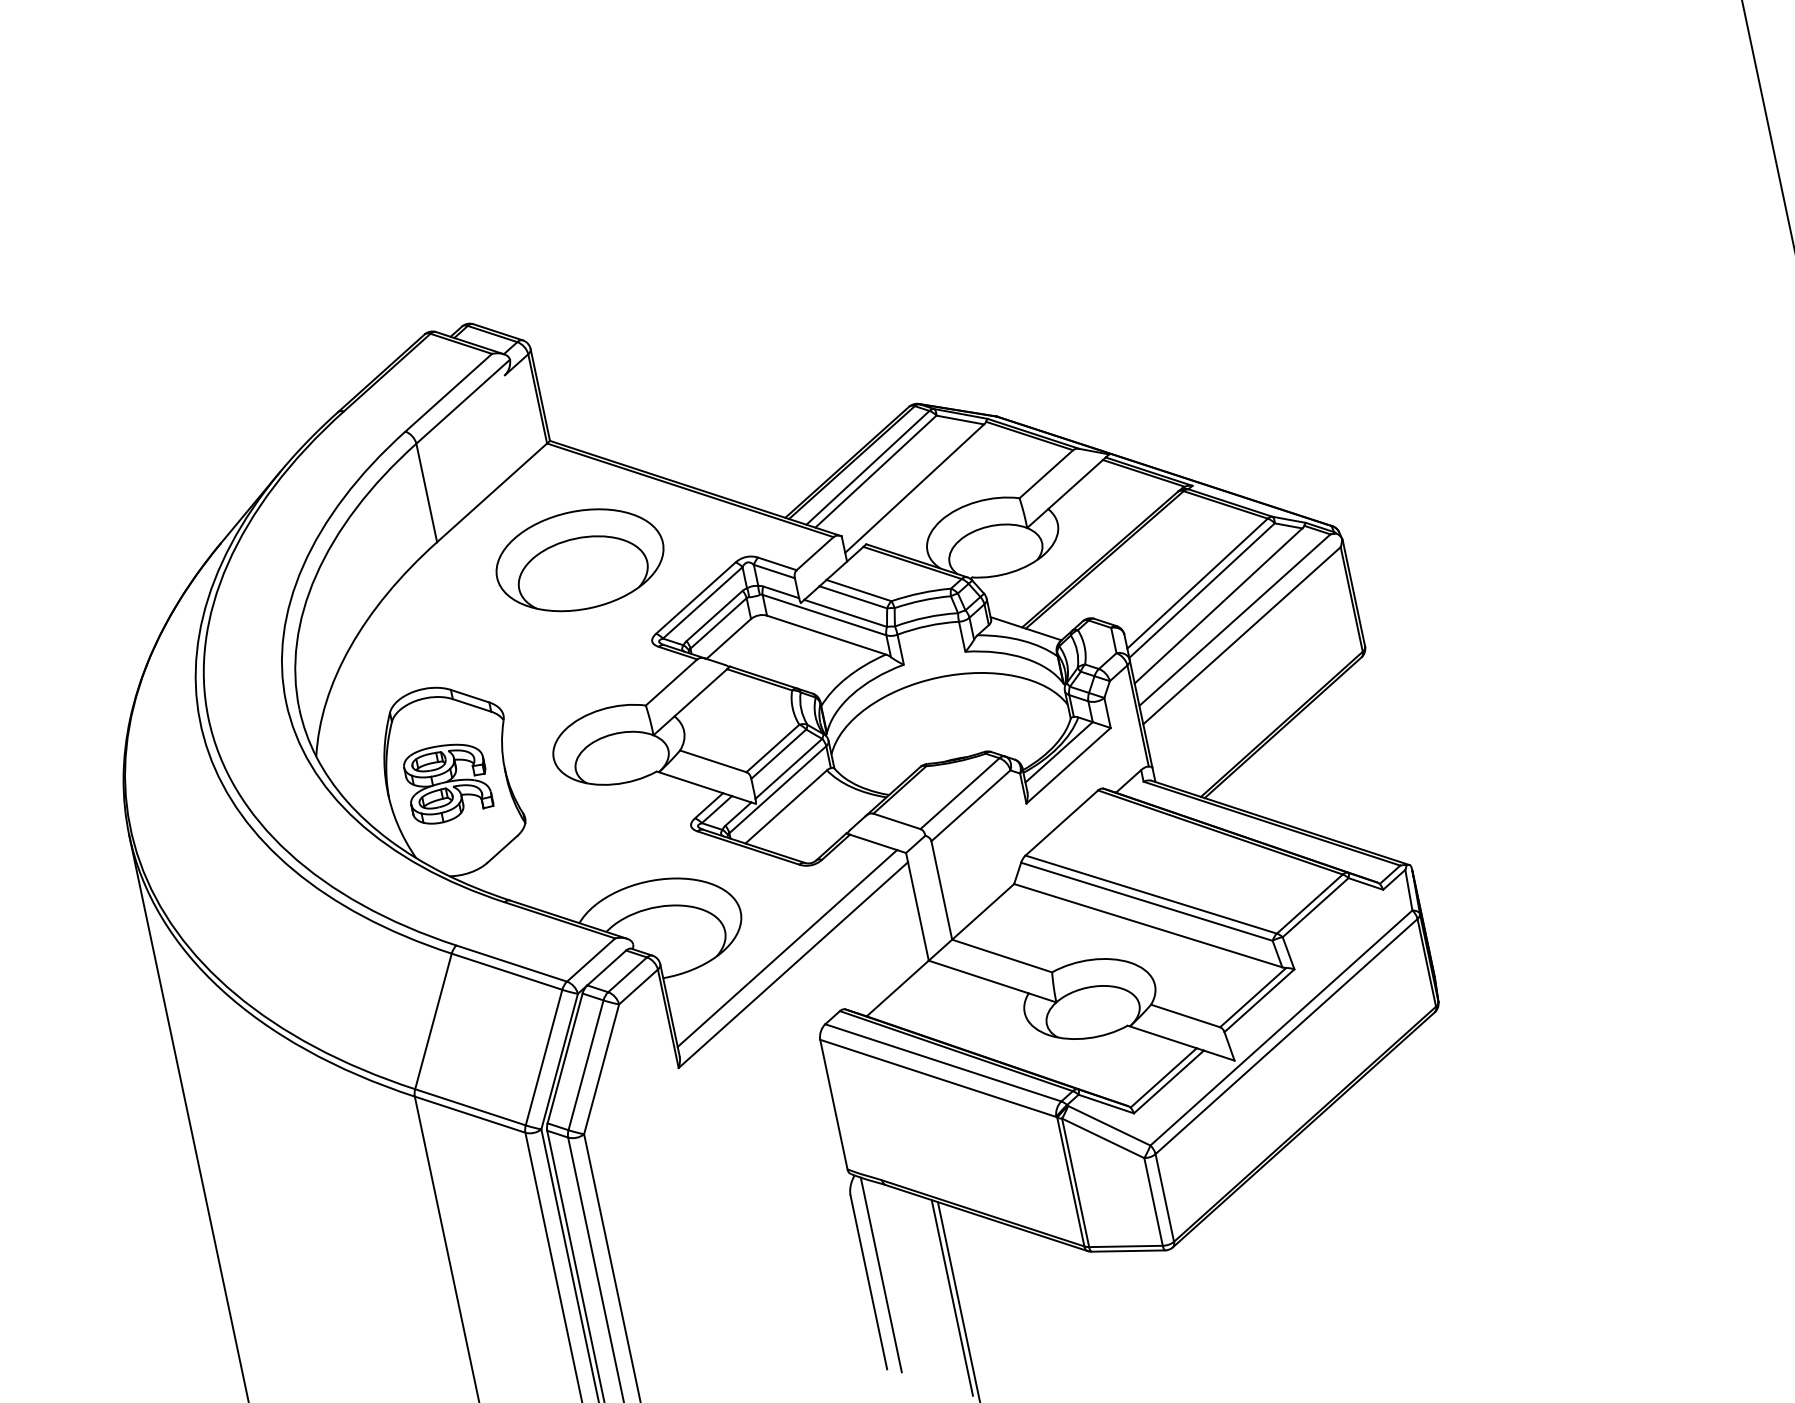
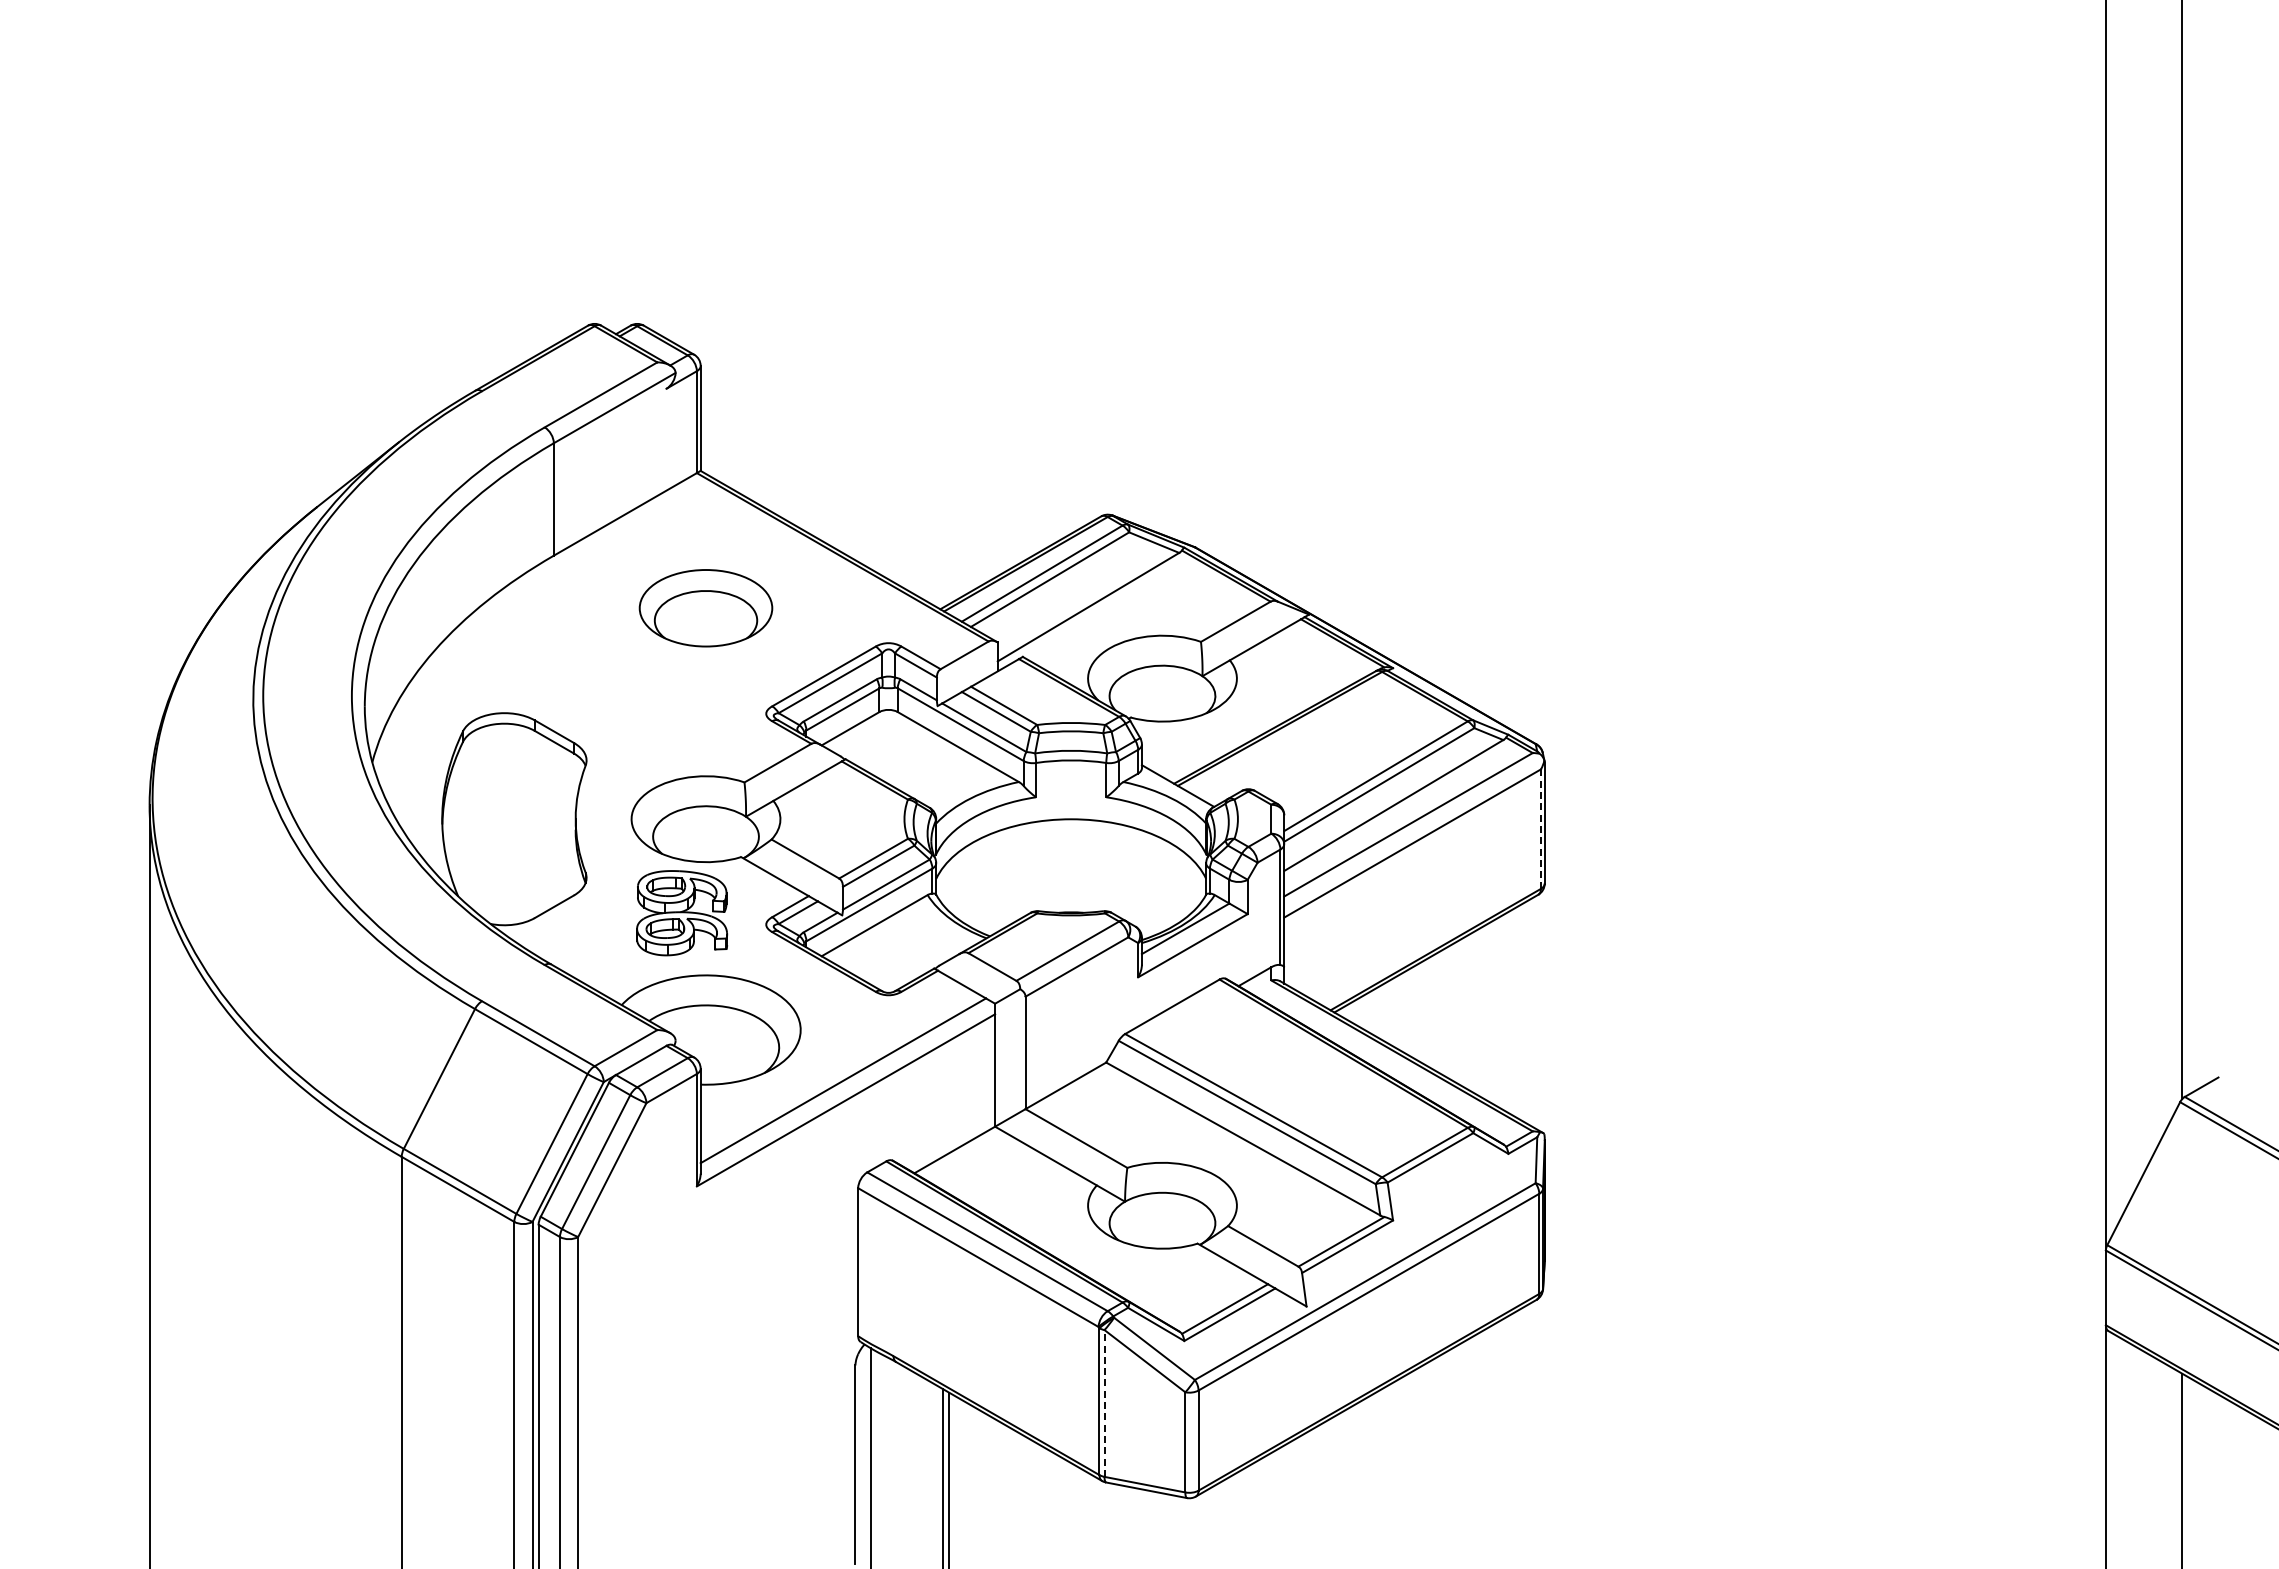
part: (579, 559) -> (705, 607), size x0.7
line: (1351, 599) -> (1540, 829), solid -> dashed
part: (448, 782) -> (682, 913), moved
line: (1075, 1181) -> (1104, 1402), solid -> dashed

